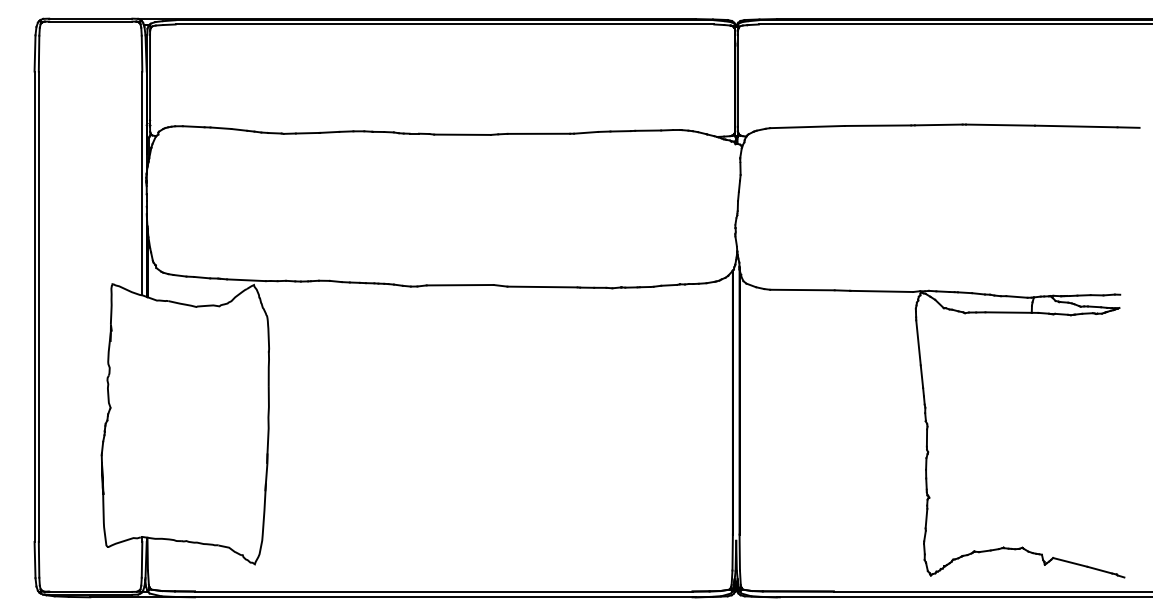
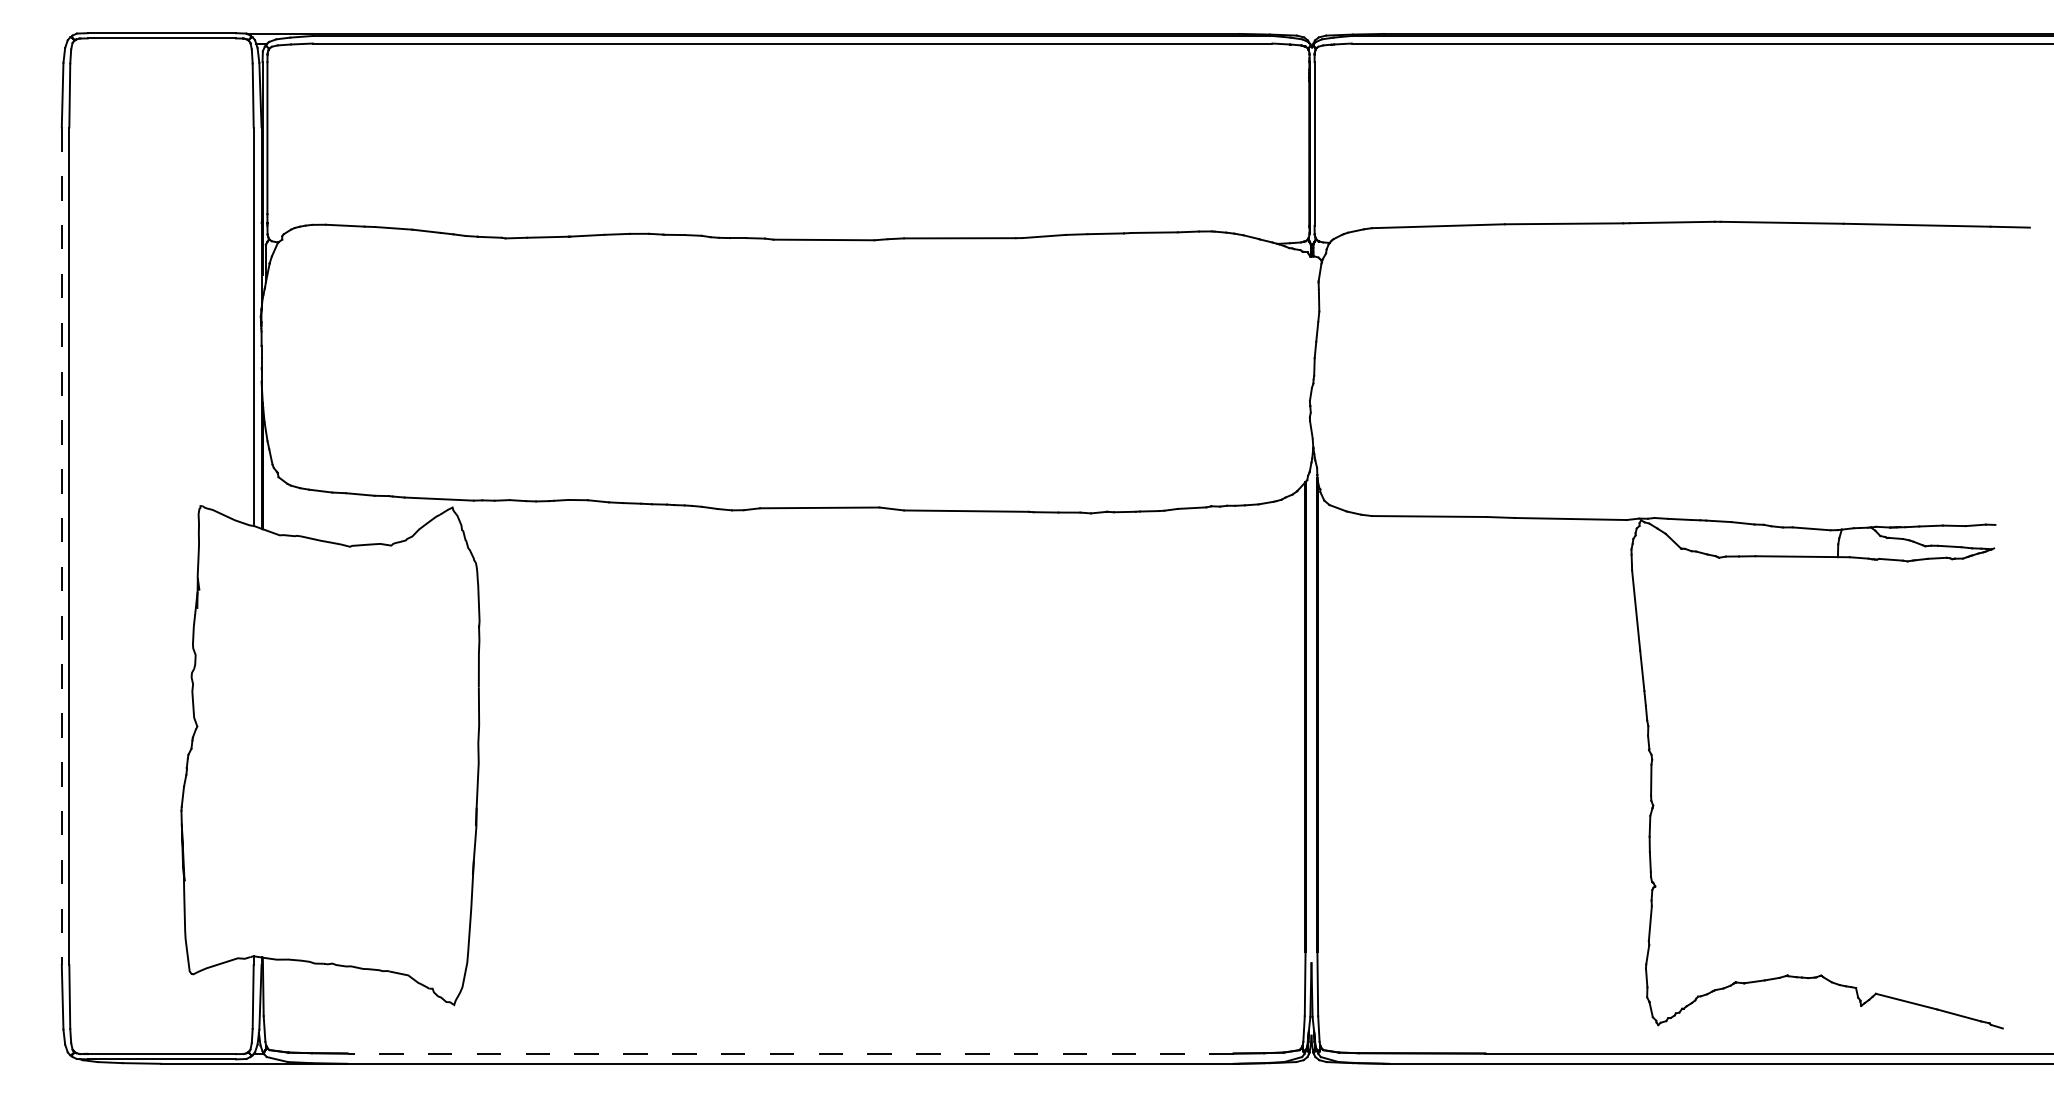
line: (34, 307) -> (61, 547), solid -> dashed
line: (443, 591) -> (790, 1053), solid -> dashed

